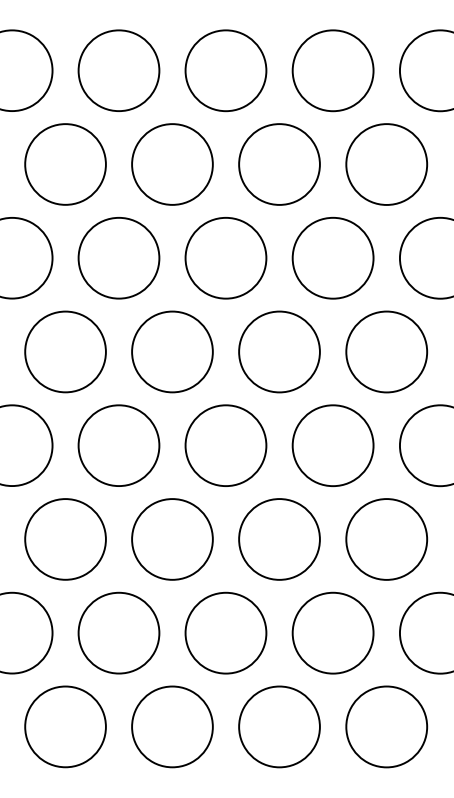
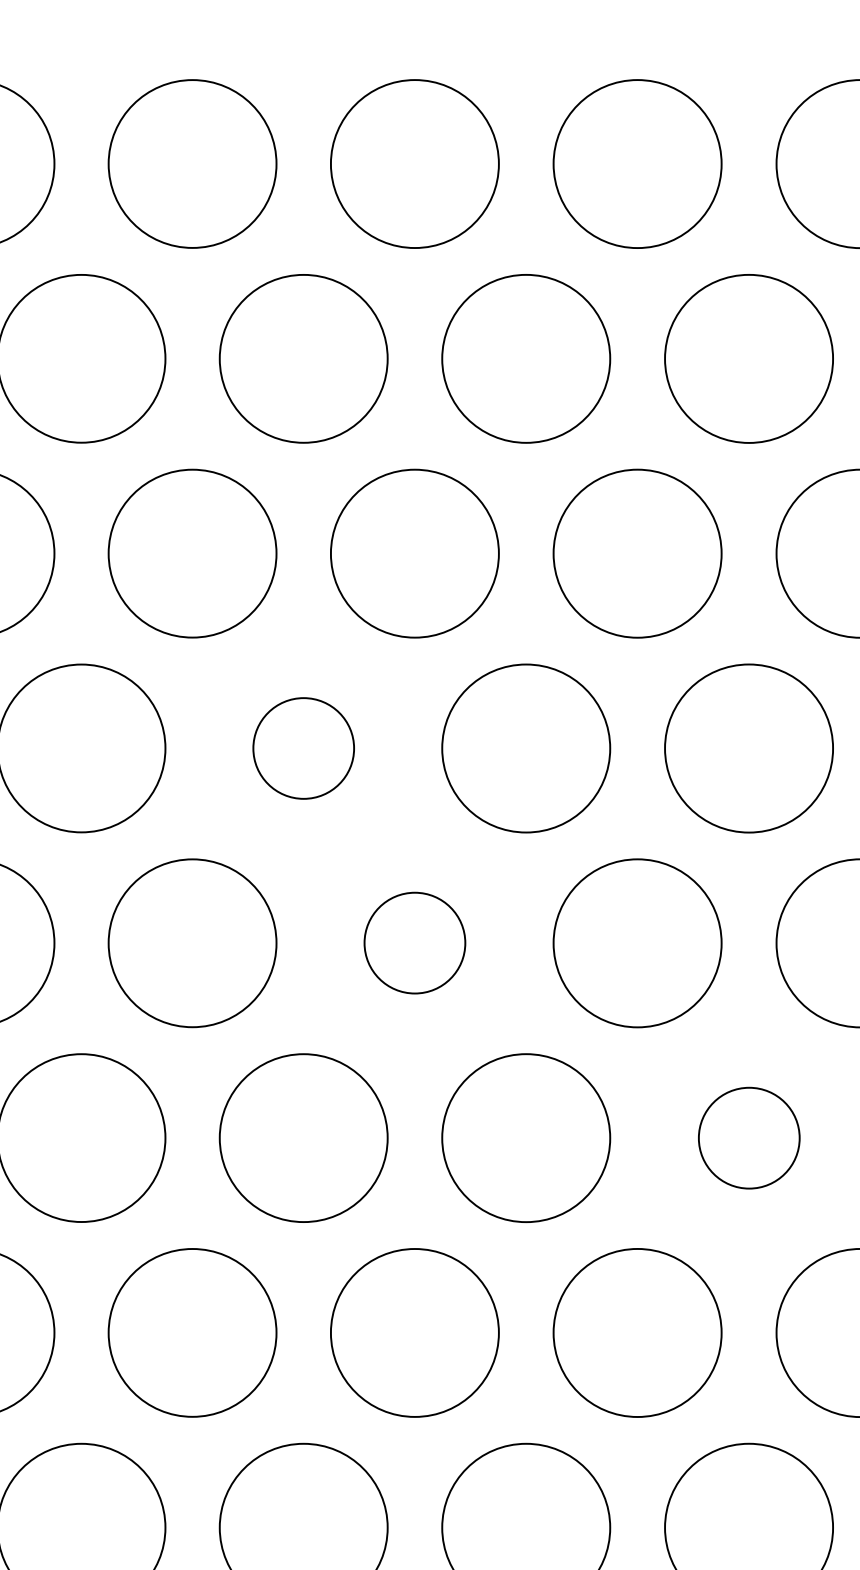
part: (172, 351) -> (303, 747), size x0.6
part: (225, 445) -> (413, 942), size x0.6
part: (386, 539) -> (748, 1138), size x0.6

